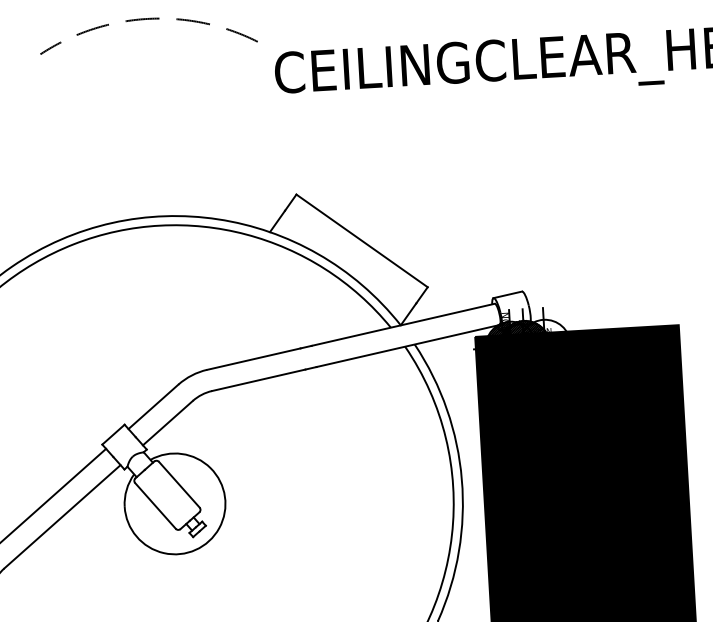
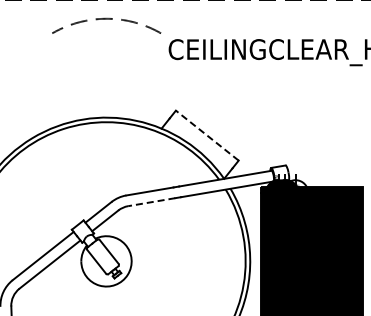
line: (360, 240) -> (206, 135), solid -> dashed
line: (258, 381) -> (151, 202), solid -> dashed

